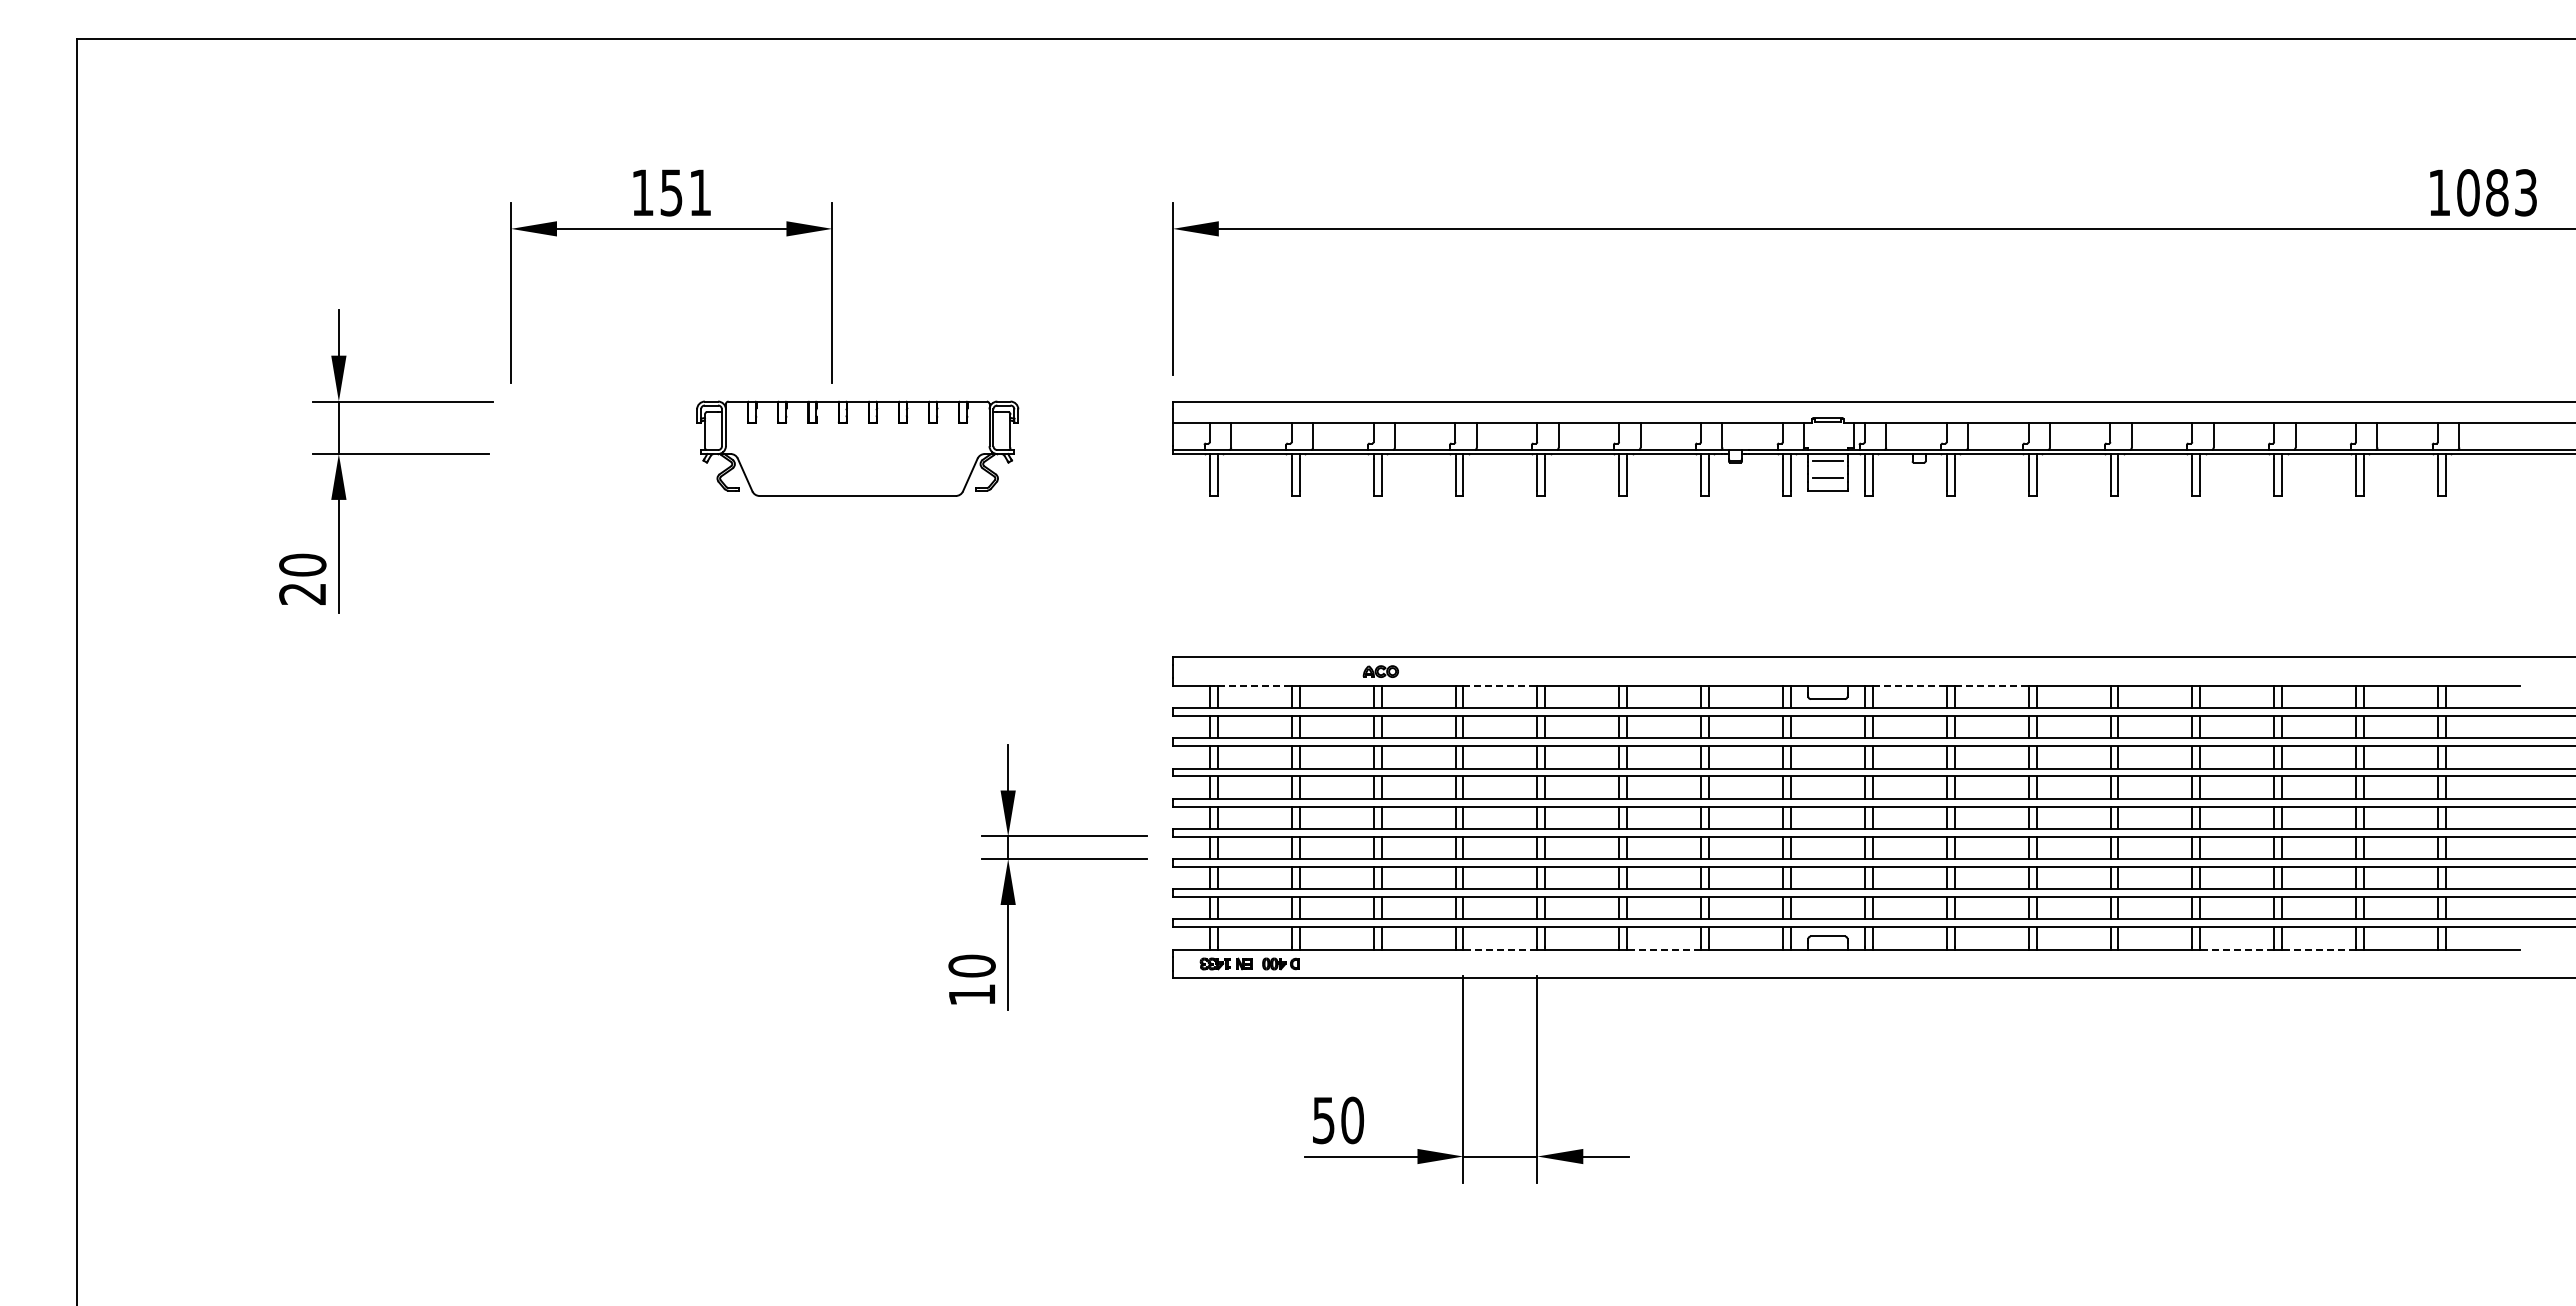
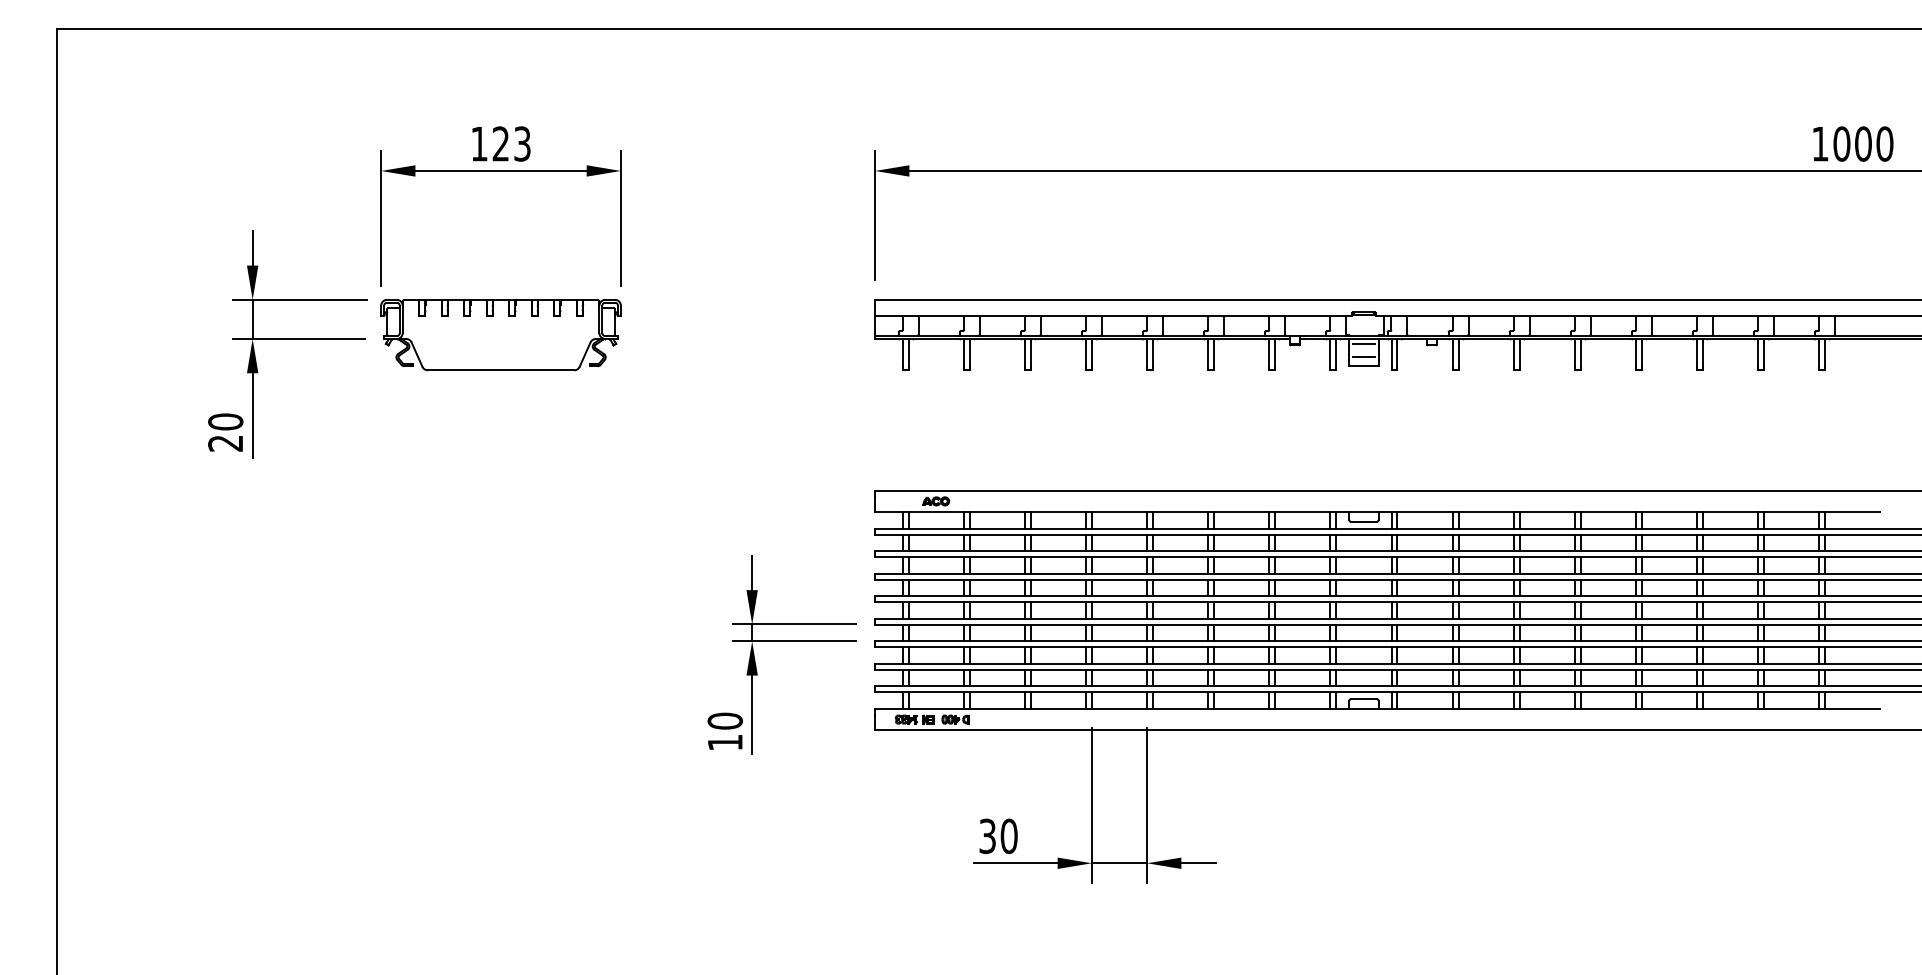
text: (685, 192) -> (511, 143), 151 -> 123
text: (2511, 192) -> (1874, 143), 1083 -> 1000
part: (857, 448) -> (500, 334), moved
part: (1380, 671) -> (935, 501), moved
line: (1255, 686) -> (936, 512), dashed -> solid
line: (1500, 686) -> (1119, 512), dashed -> solid
line: (1910, 686) -> (1425, 512), dashed -> solid
line: (1992, 686) -> (1486, 512), dashed -> solid
line: (1499, 949) -> (1118, 708), dashed -> solid
line: (1663, 949) -> (1241, 708), dashed -> solid
line: (2236, 949) -> (1668, 708), dashed -> solid
line: (2318, 949) -> (1730, 708), dashed -> solid
text: (1323, 1119) -> (987, 835), 50 -> 30

